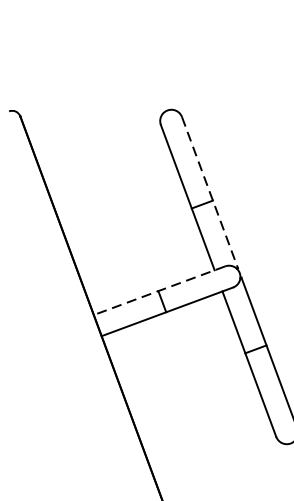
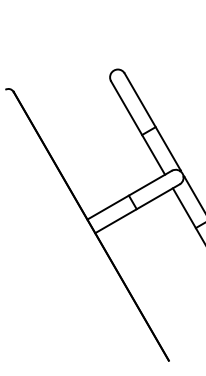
line: (210, 193) -> (153, 122), dashed -> solid
line: (159, 291) -> (129, 195), dashed -> solid

